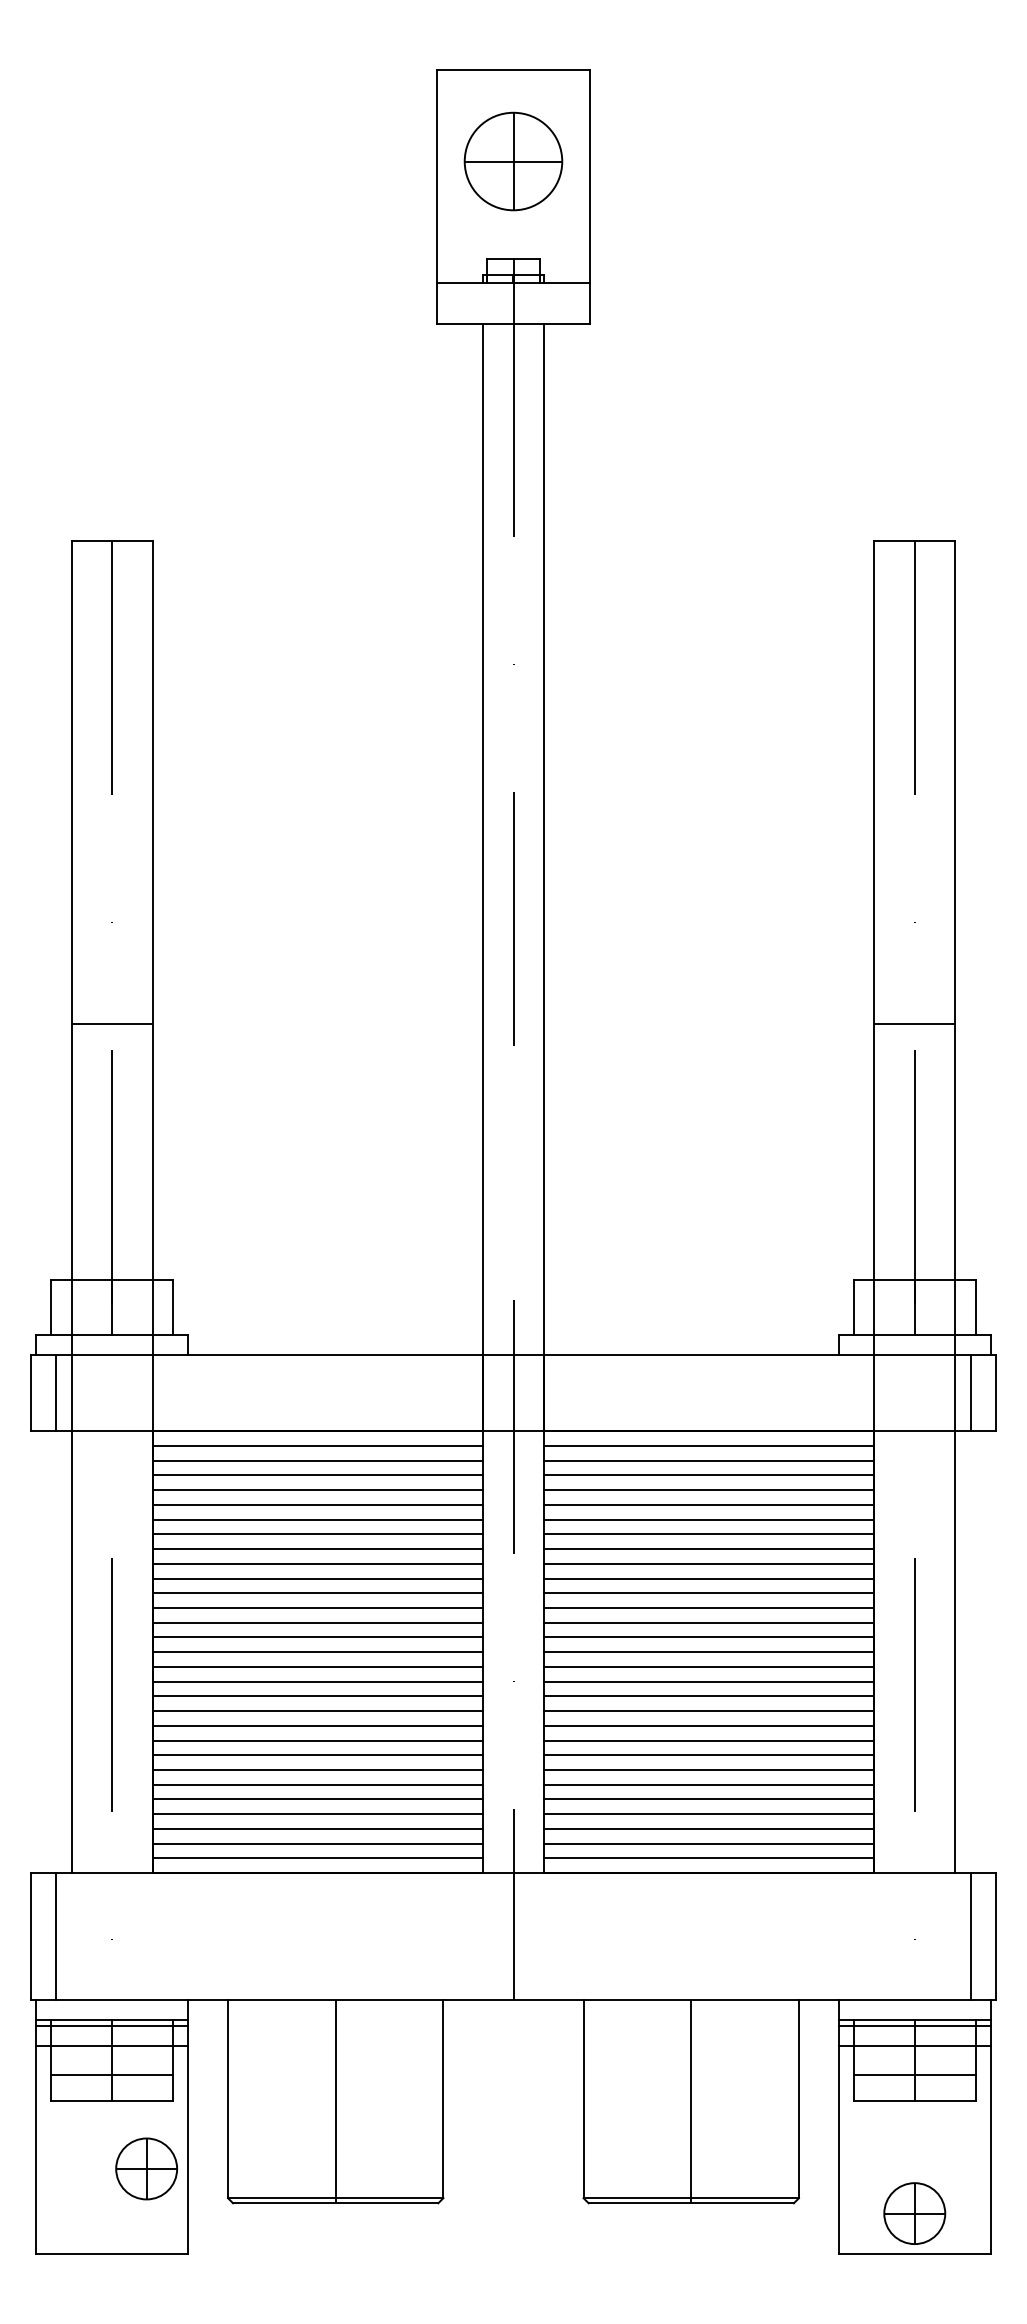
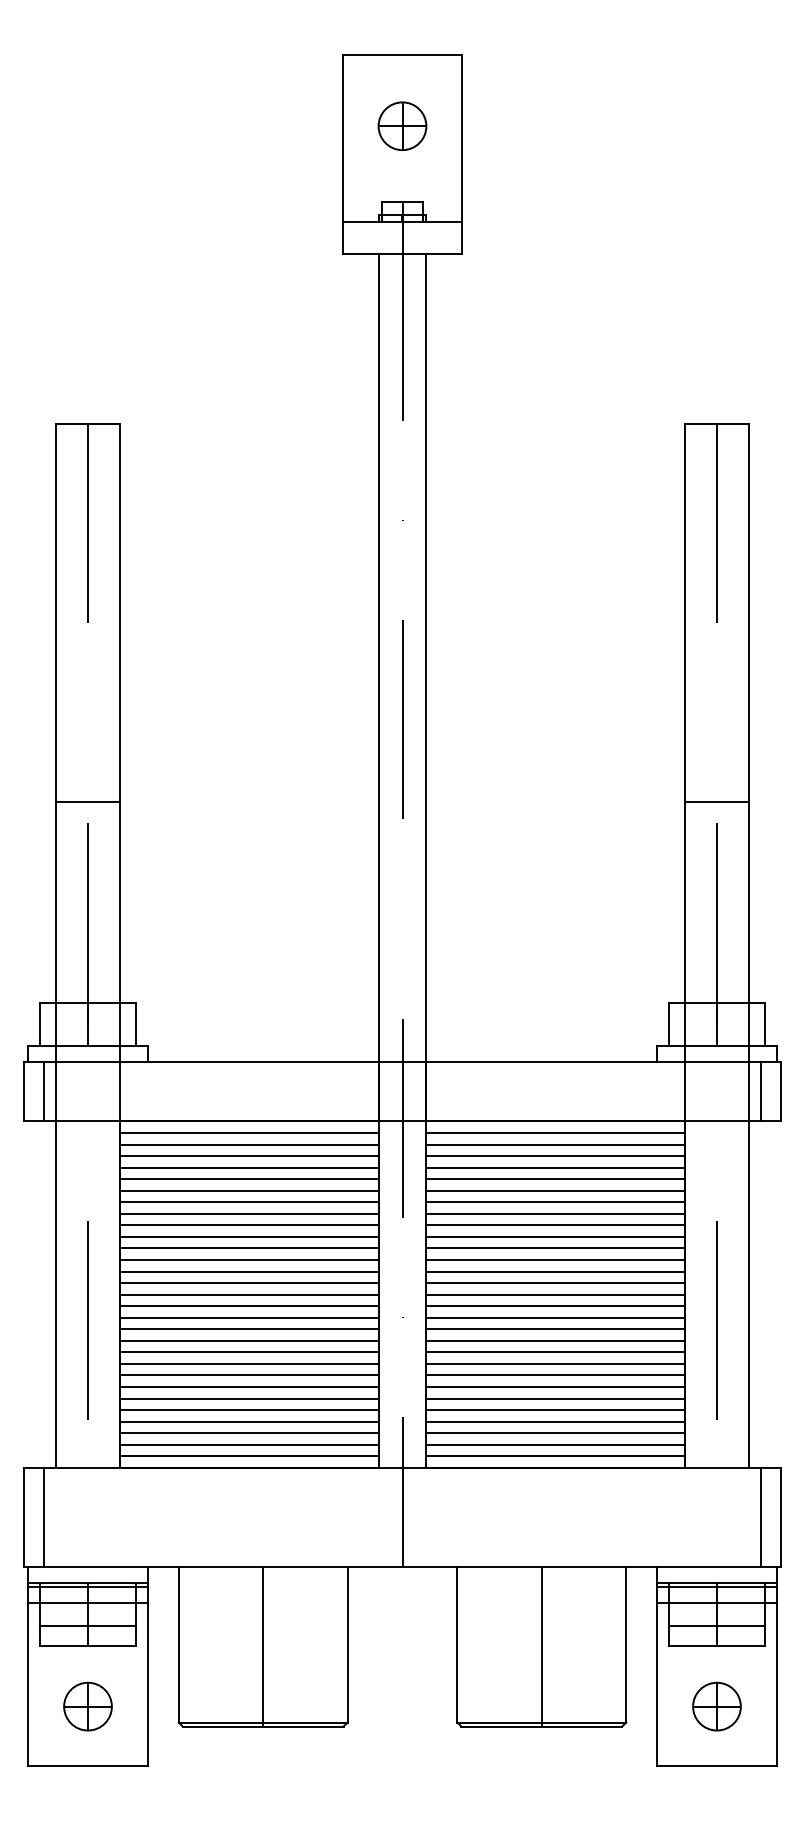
part: (513, 160) -> (402, 125), size x0.62
part: (146, 2168) -> (87, 1706), moved
part: (914, 2213) -> (716, 1706), moved

